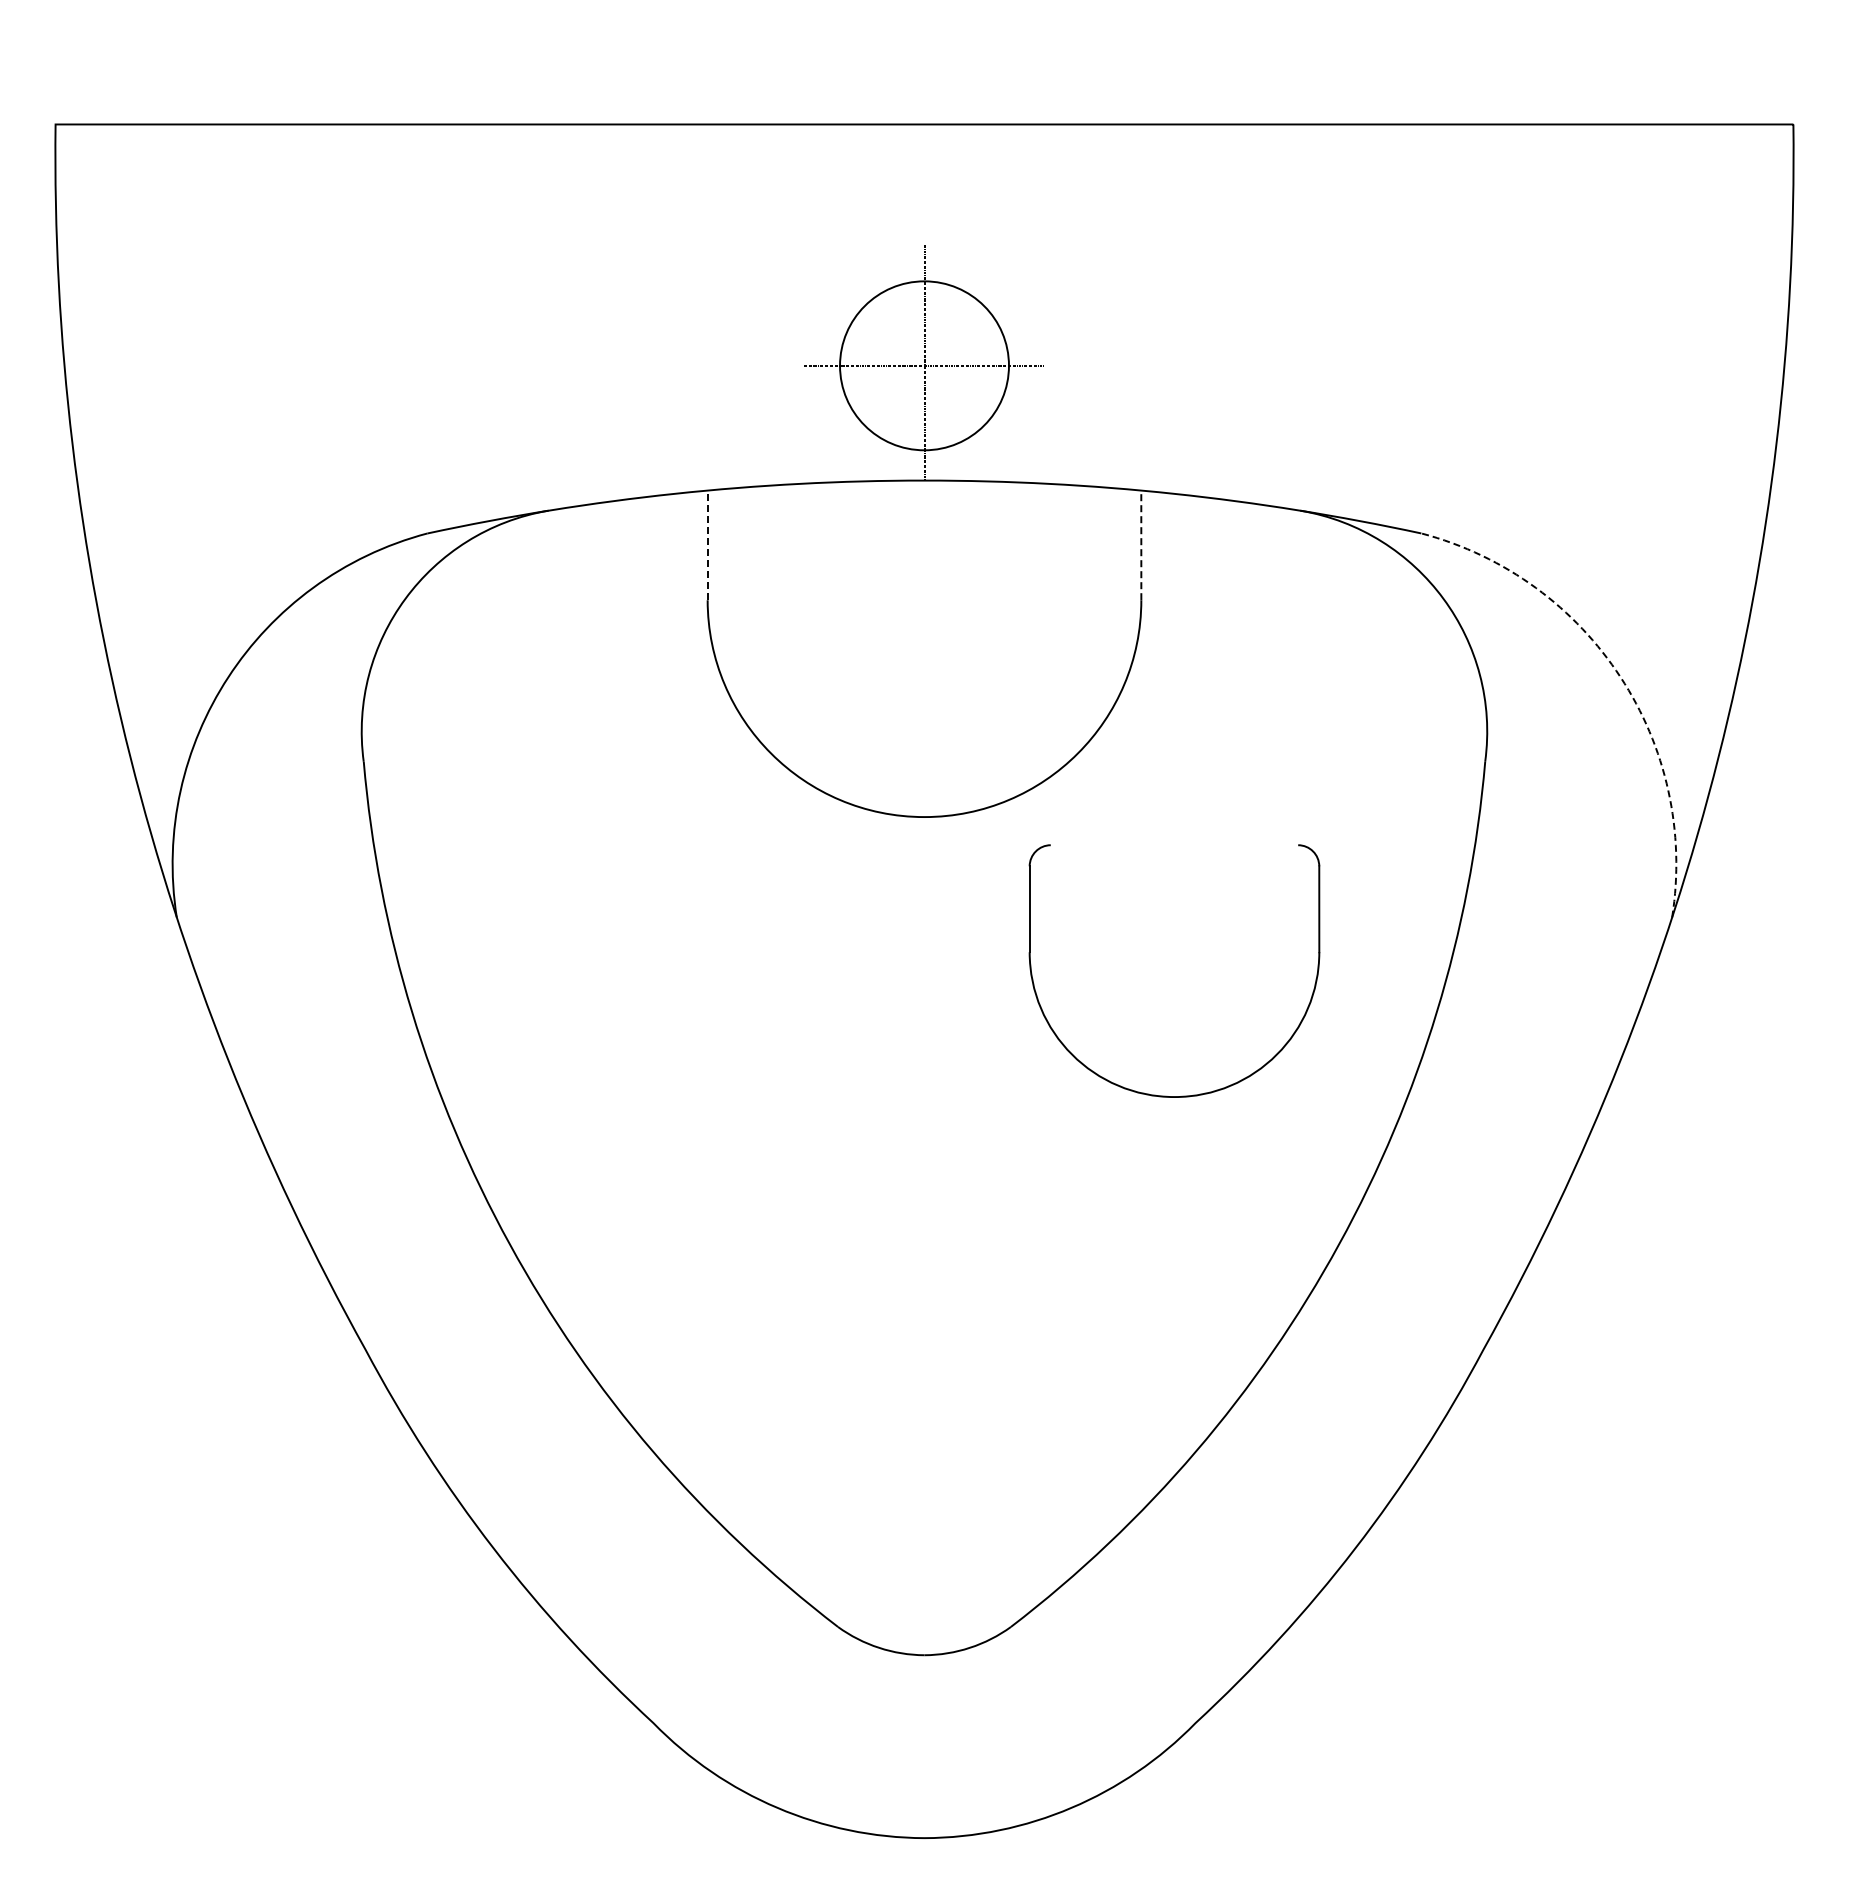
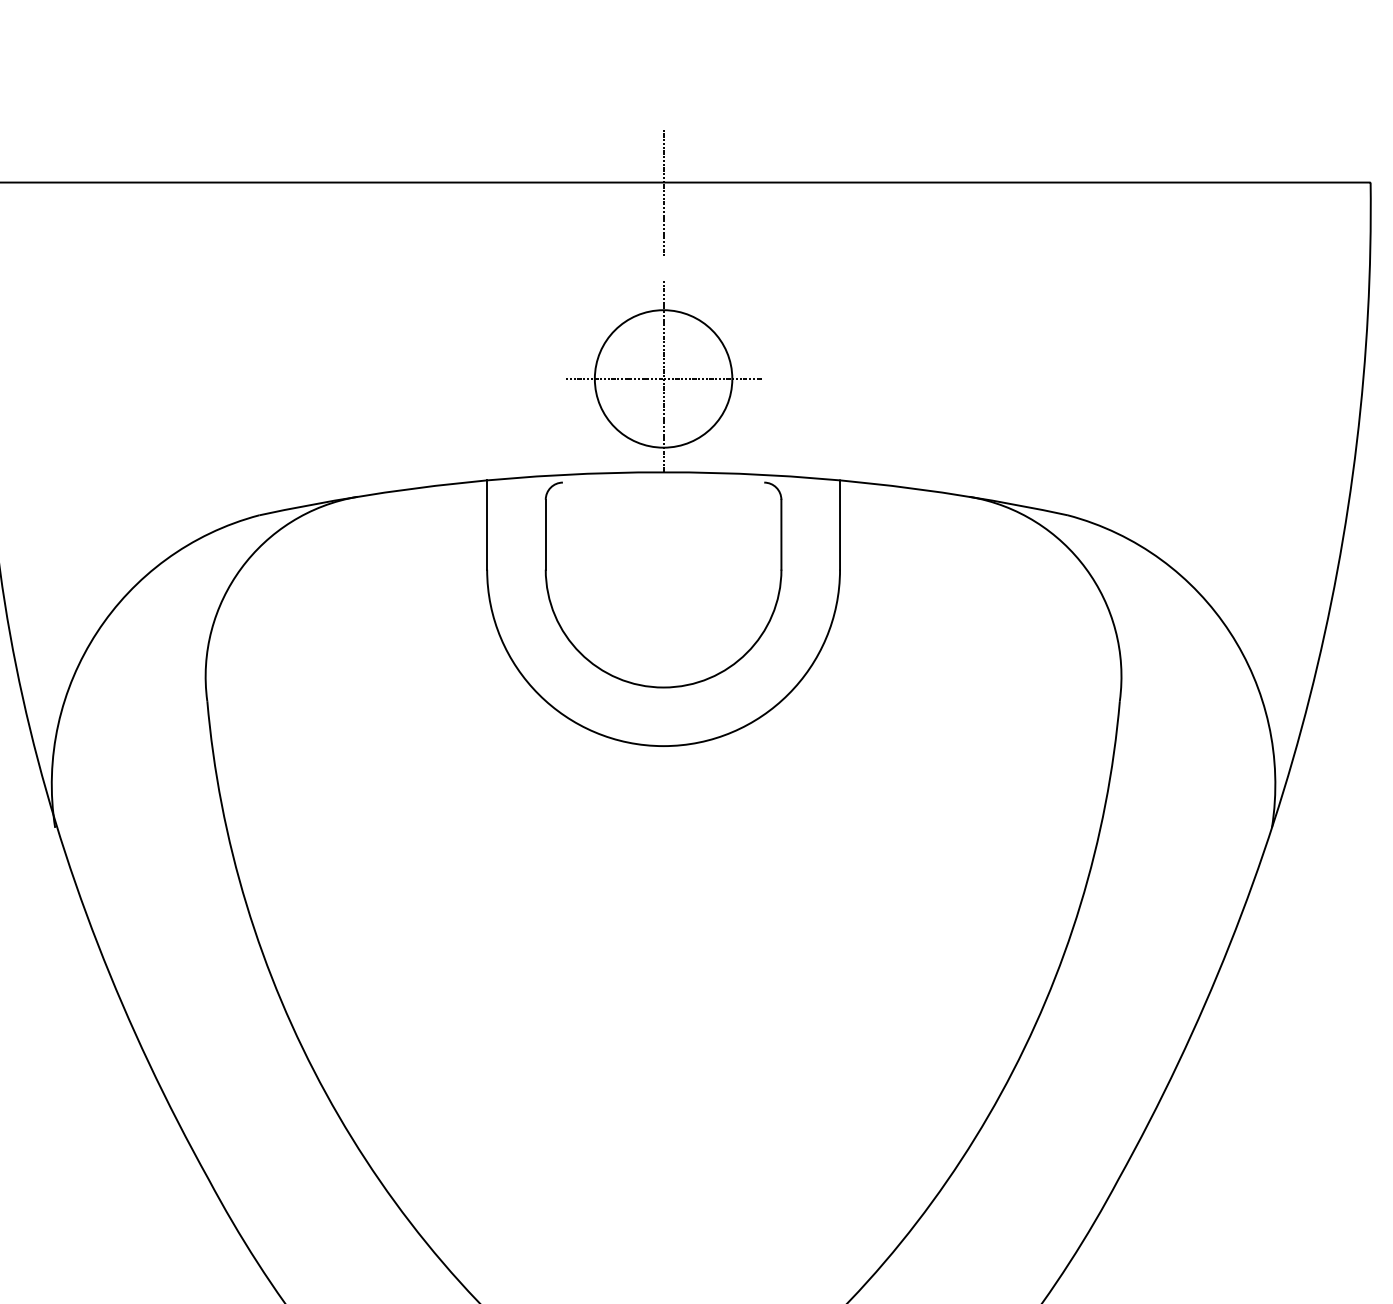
line: (924, 135) -> (663, 191), added
line: (707, 545) -> (487, 525), dashed -> solid
line: (1141, 545) -> (840, 525), dashed -> solid
arc: (1620, 677) -> (1229, 632), dashed -> solid
part: (1166, 1095) -> (657, 686), moved

